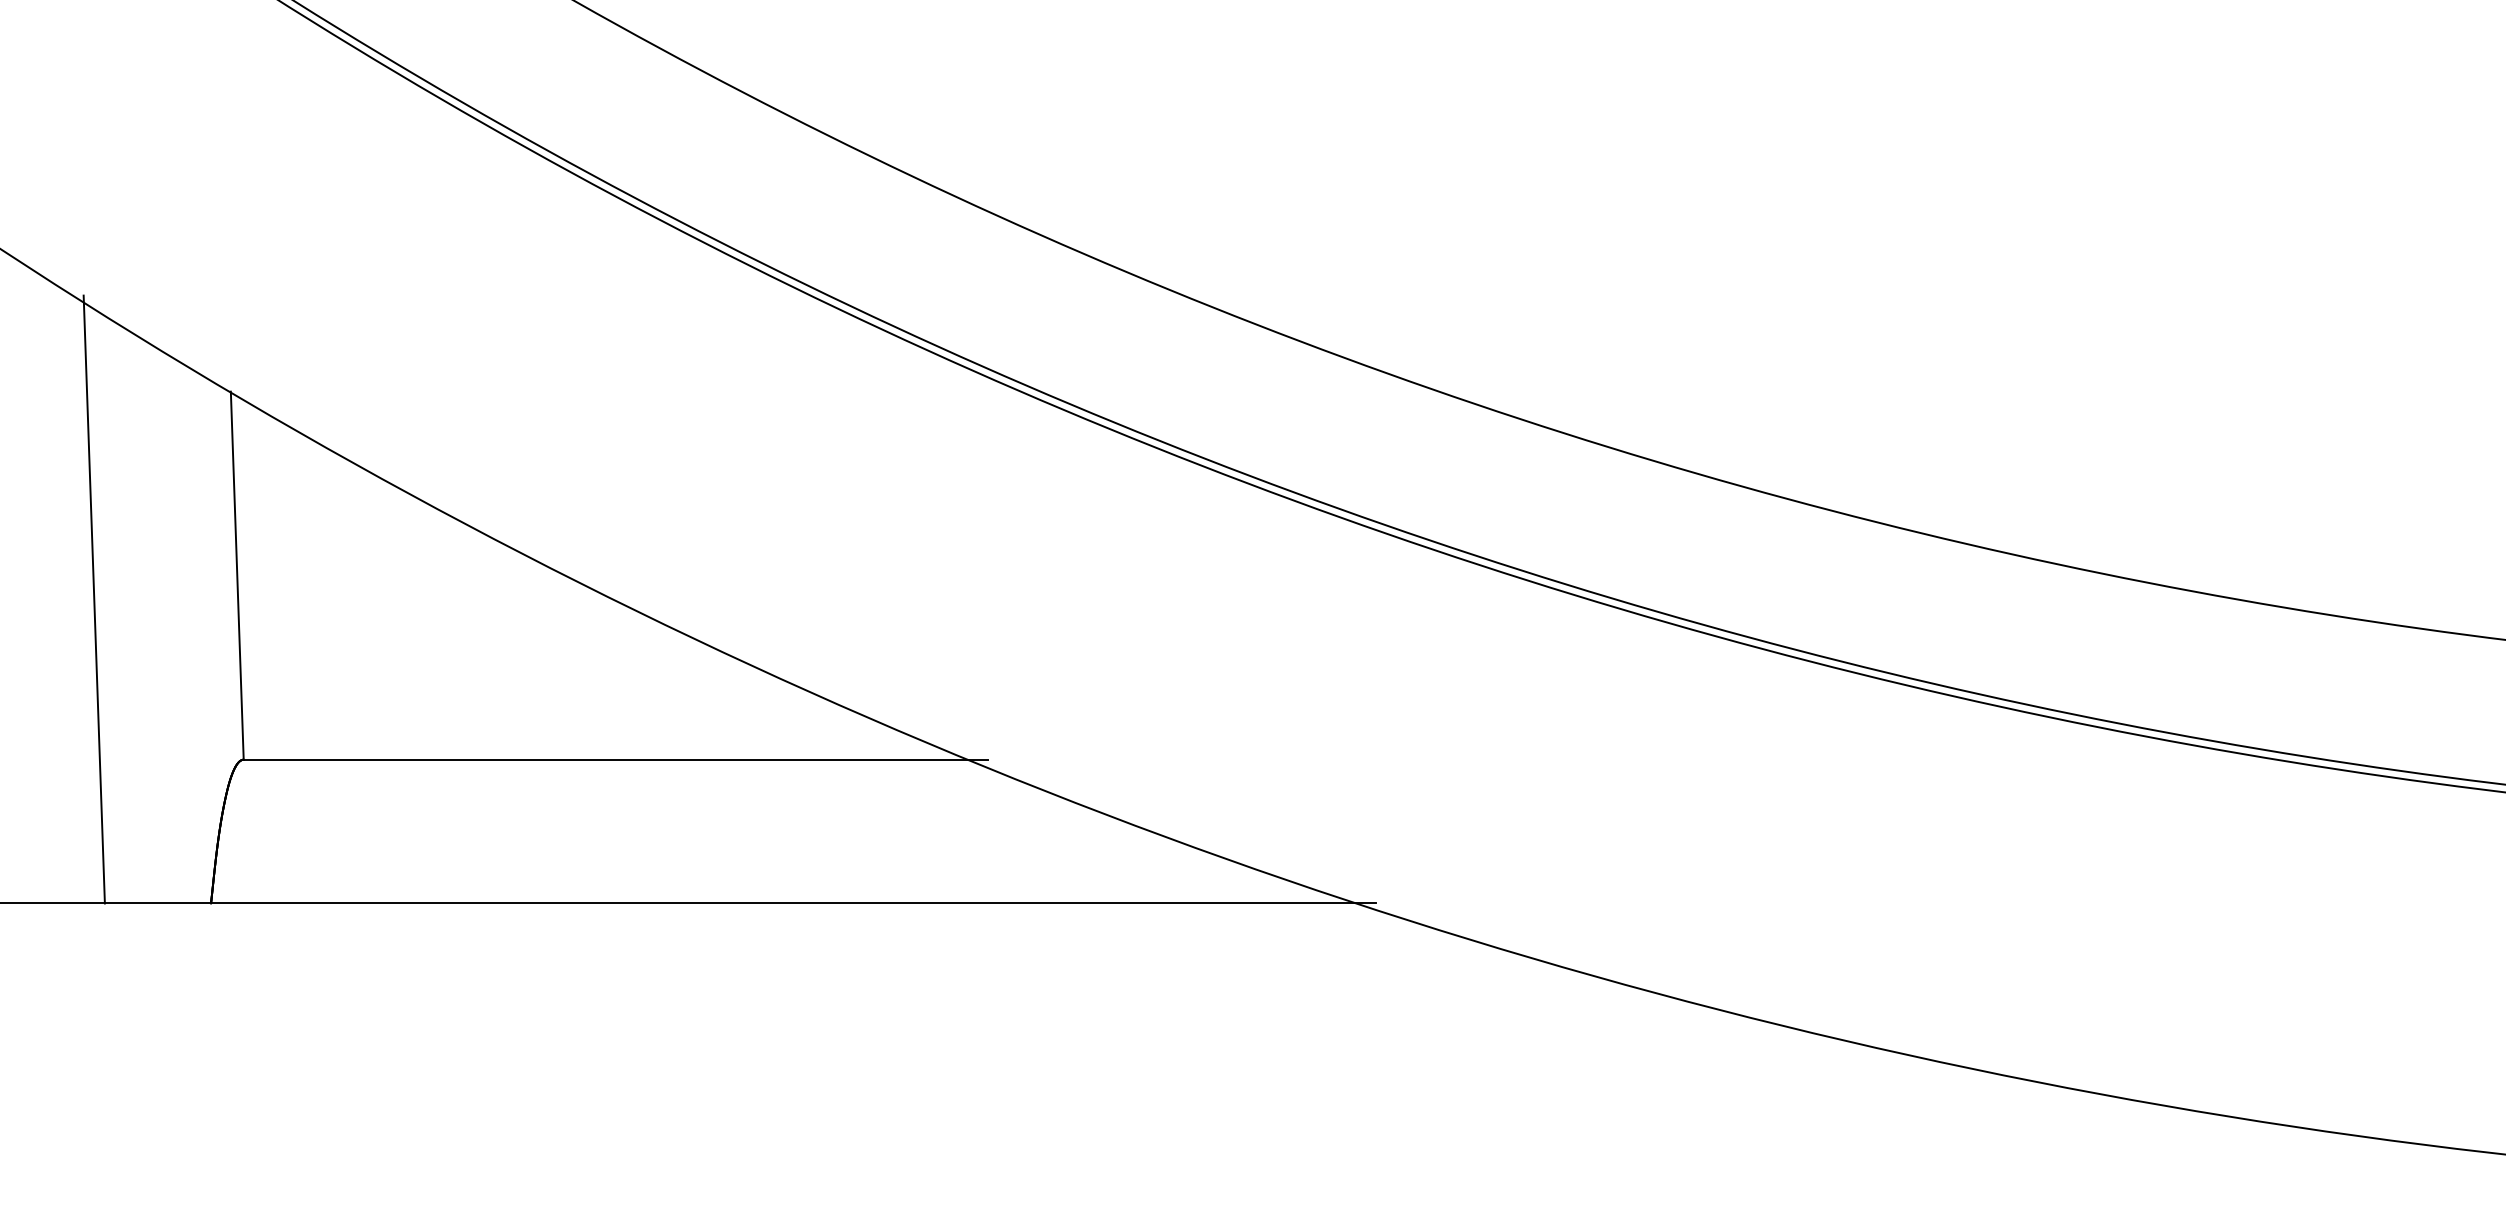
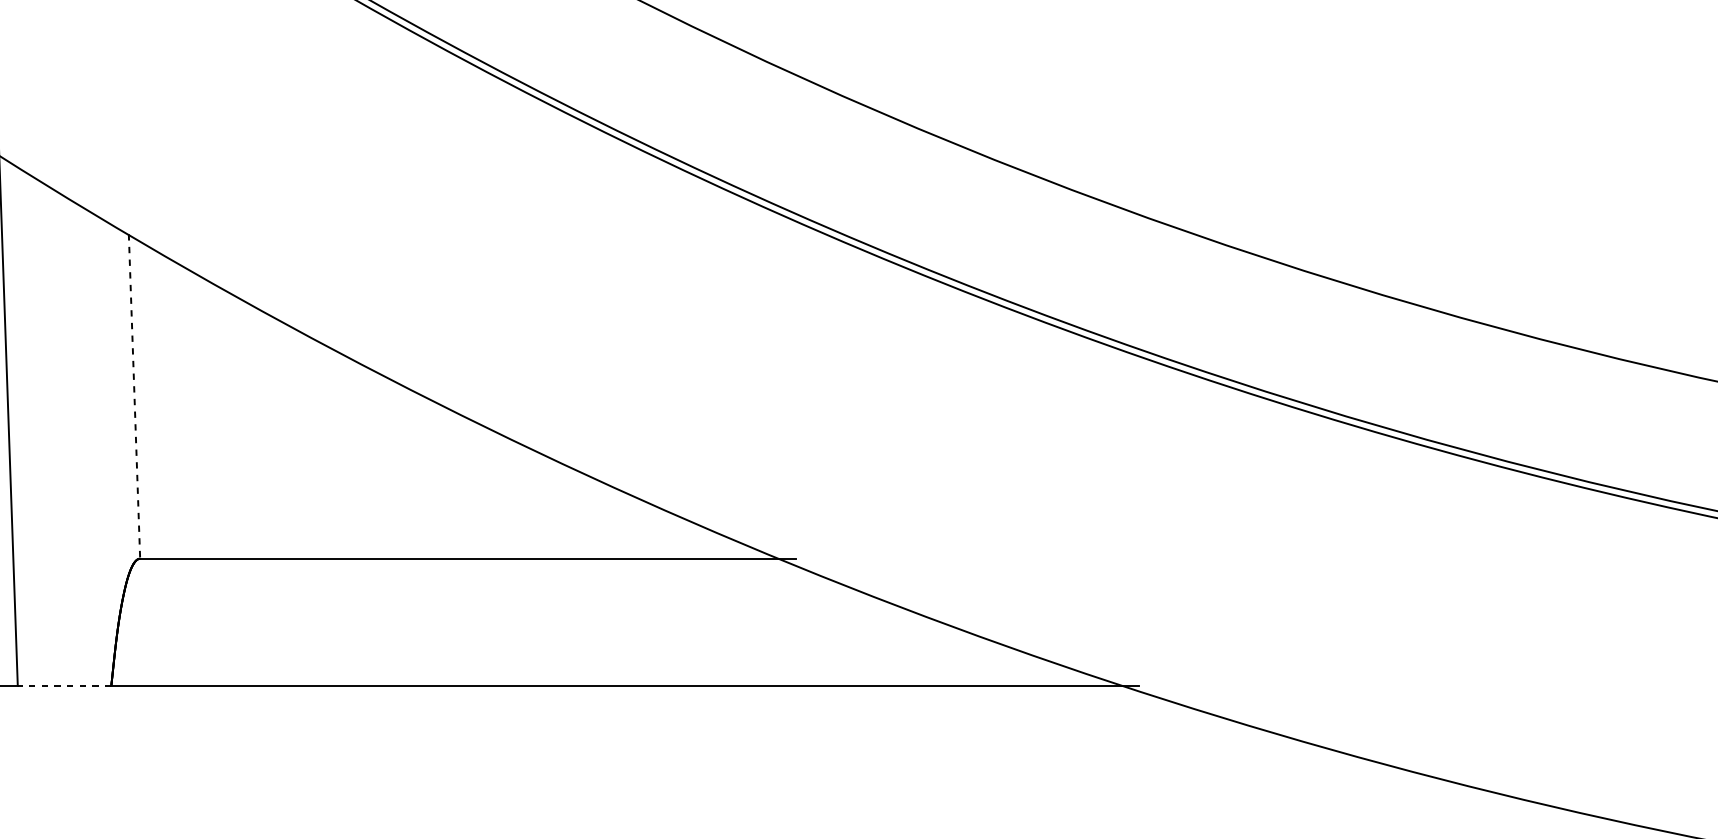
line: (237, 576) -> (134, 397), solid -> dashed
line: (157, 903) -> (64, 685), solid -> dashed

